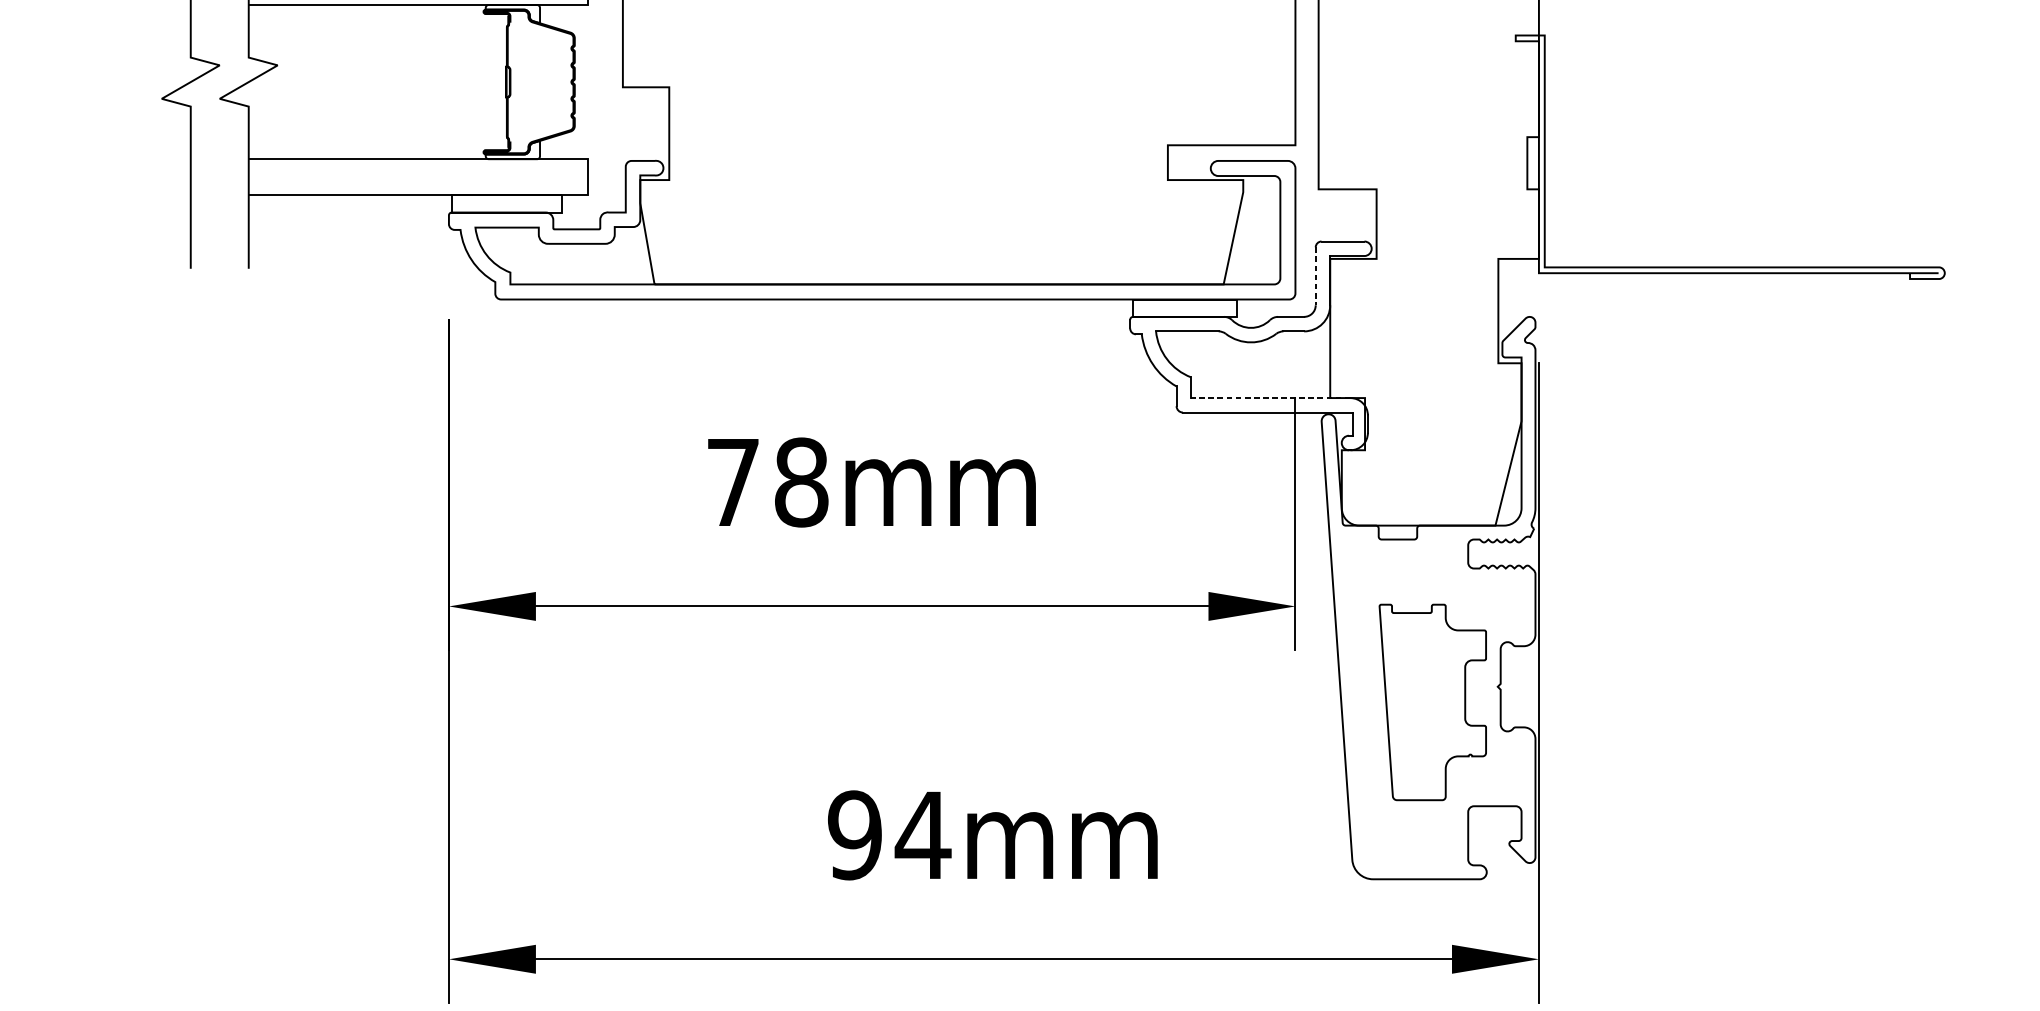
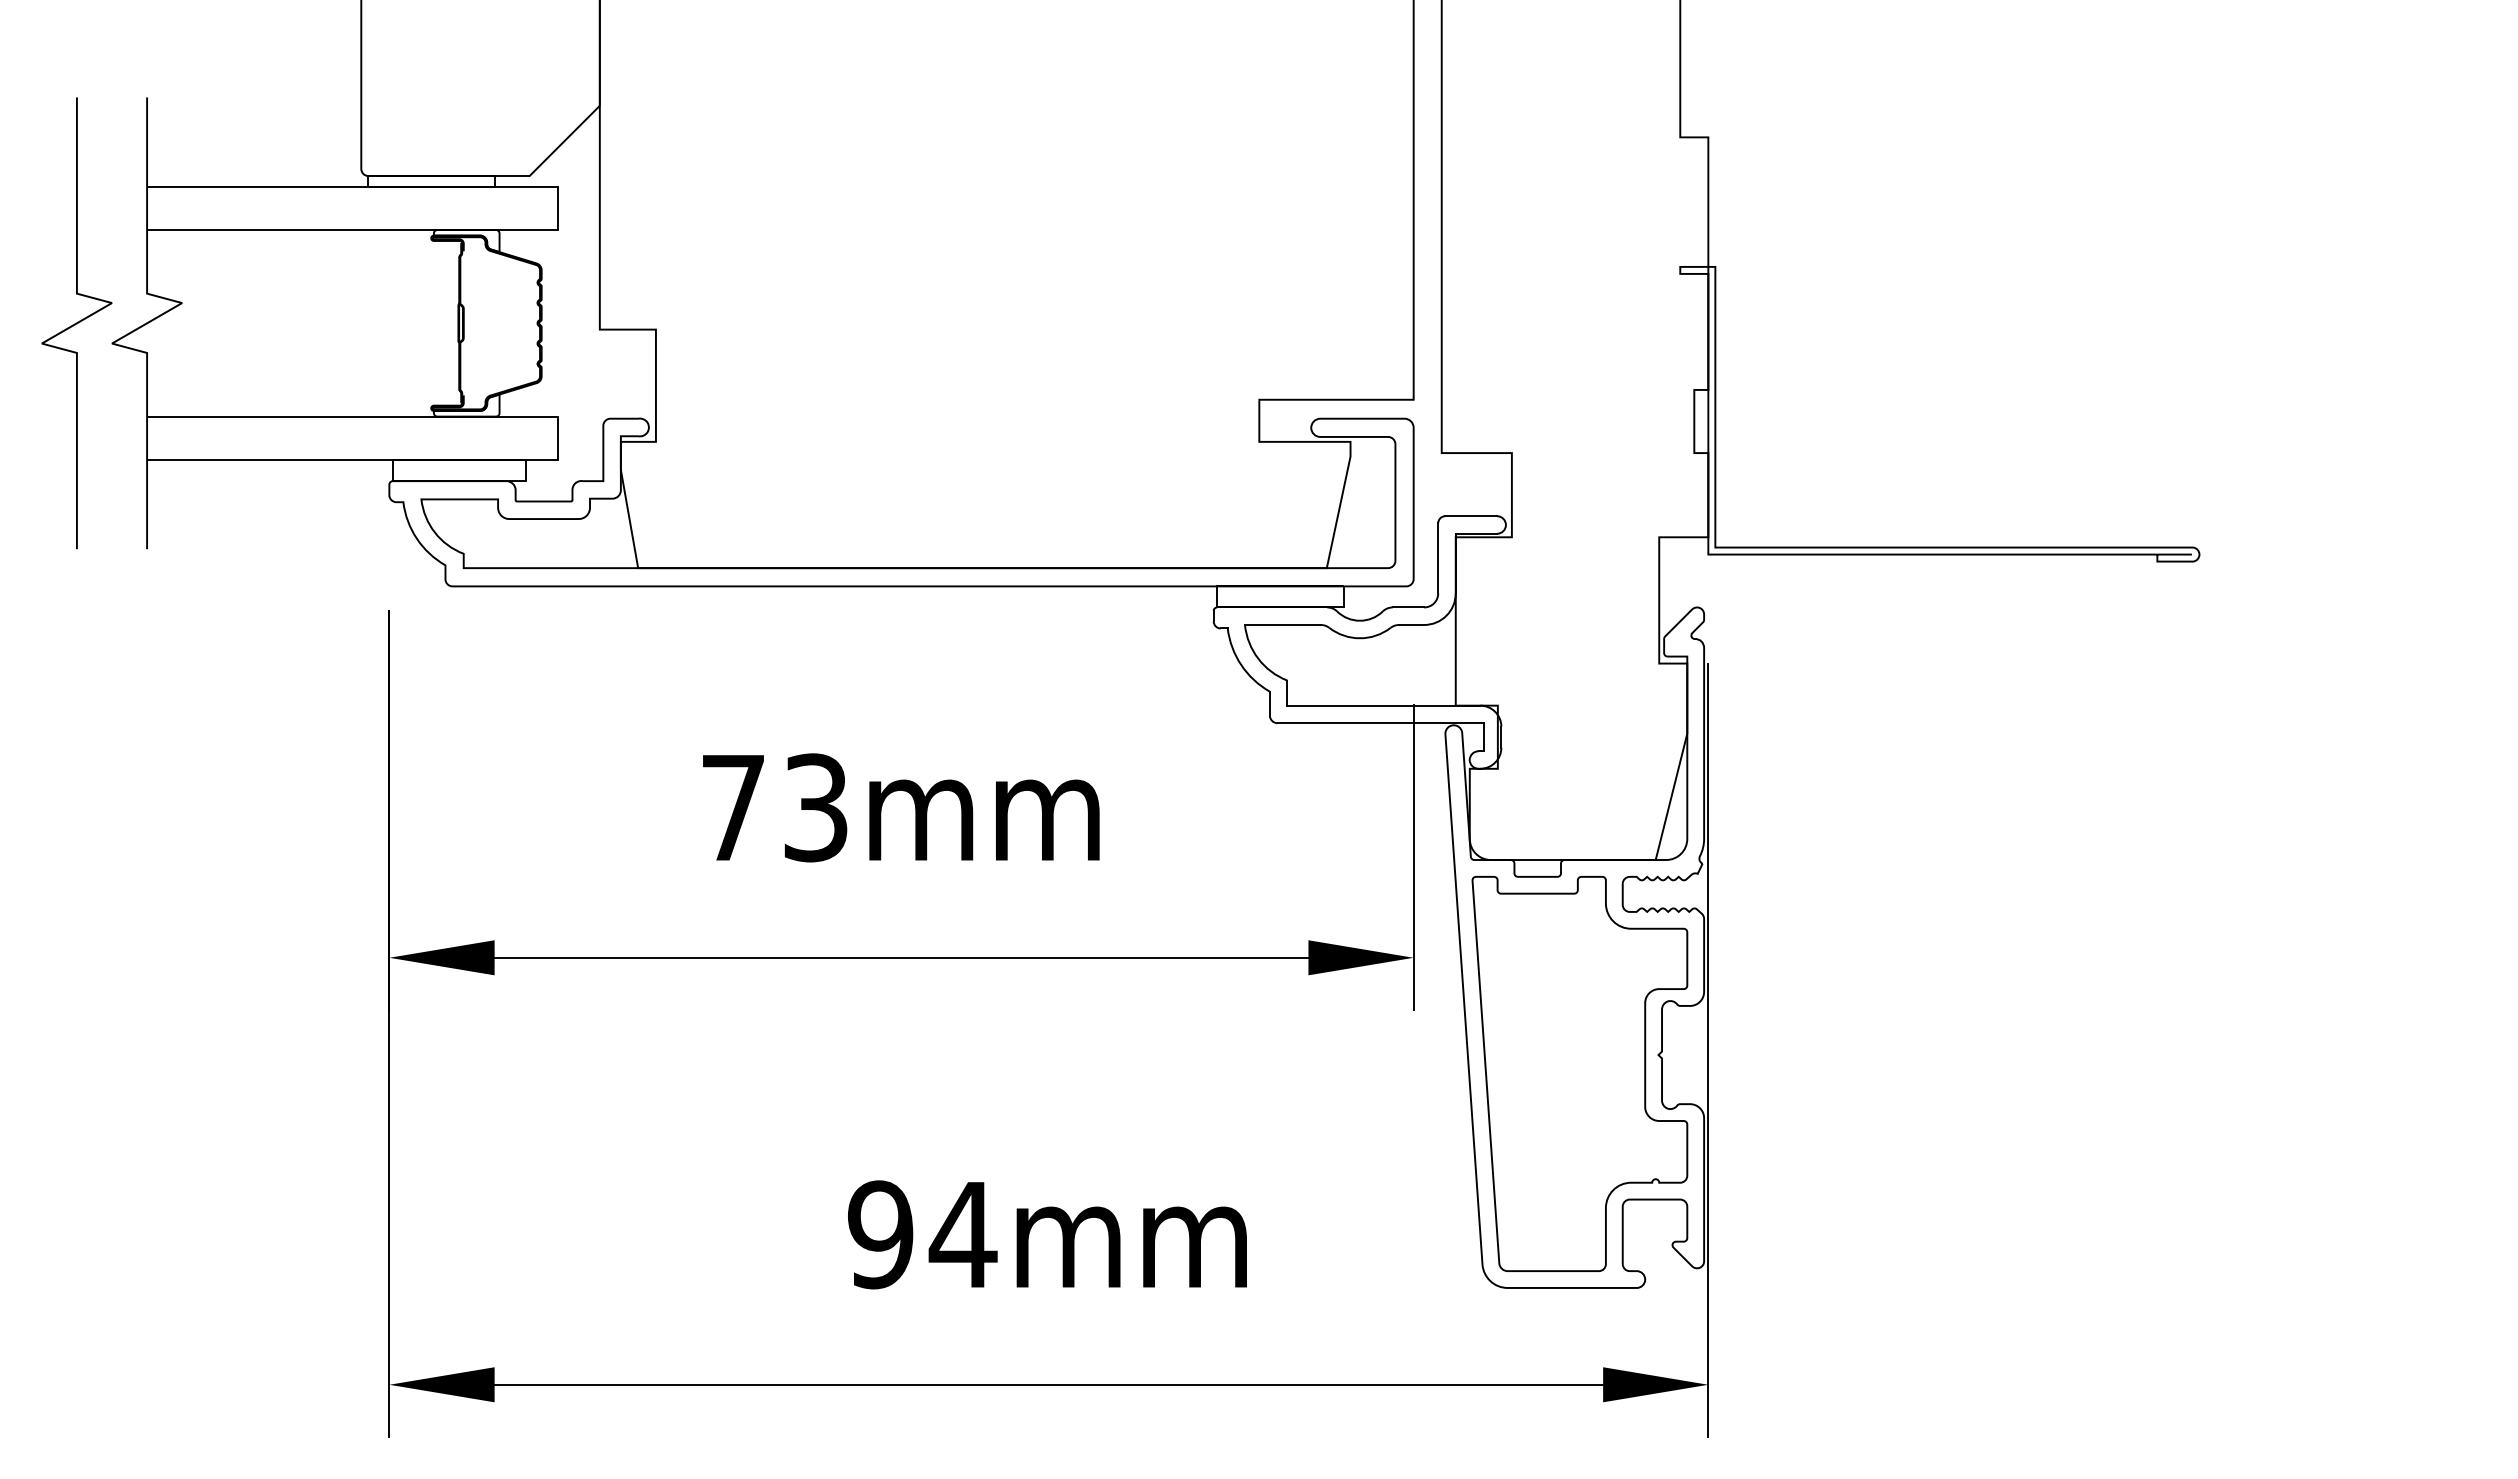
line: (1315, 276) -> (1438, 558), dashed -> solid
line: (1270, 397) -> (1383, 705), dashed -> solid
text: (801, 482) -> (815, 807), 78mm -> 73mm
part: (1432, 702) -> (1579, 1073), size x1.67

